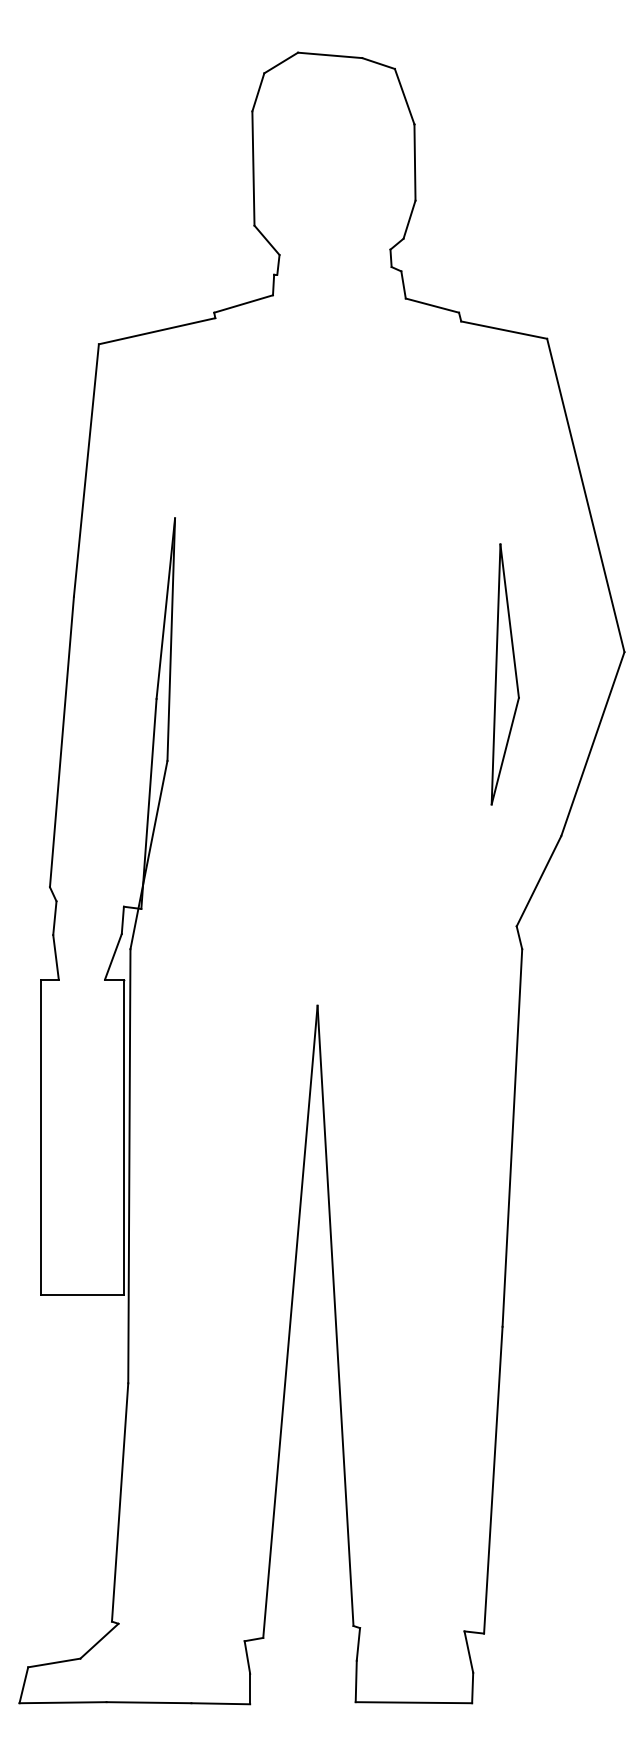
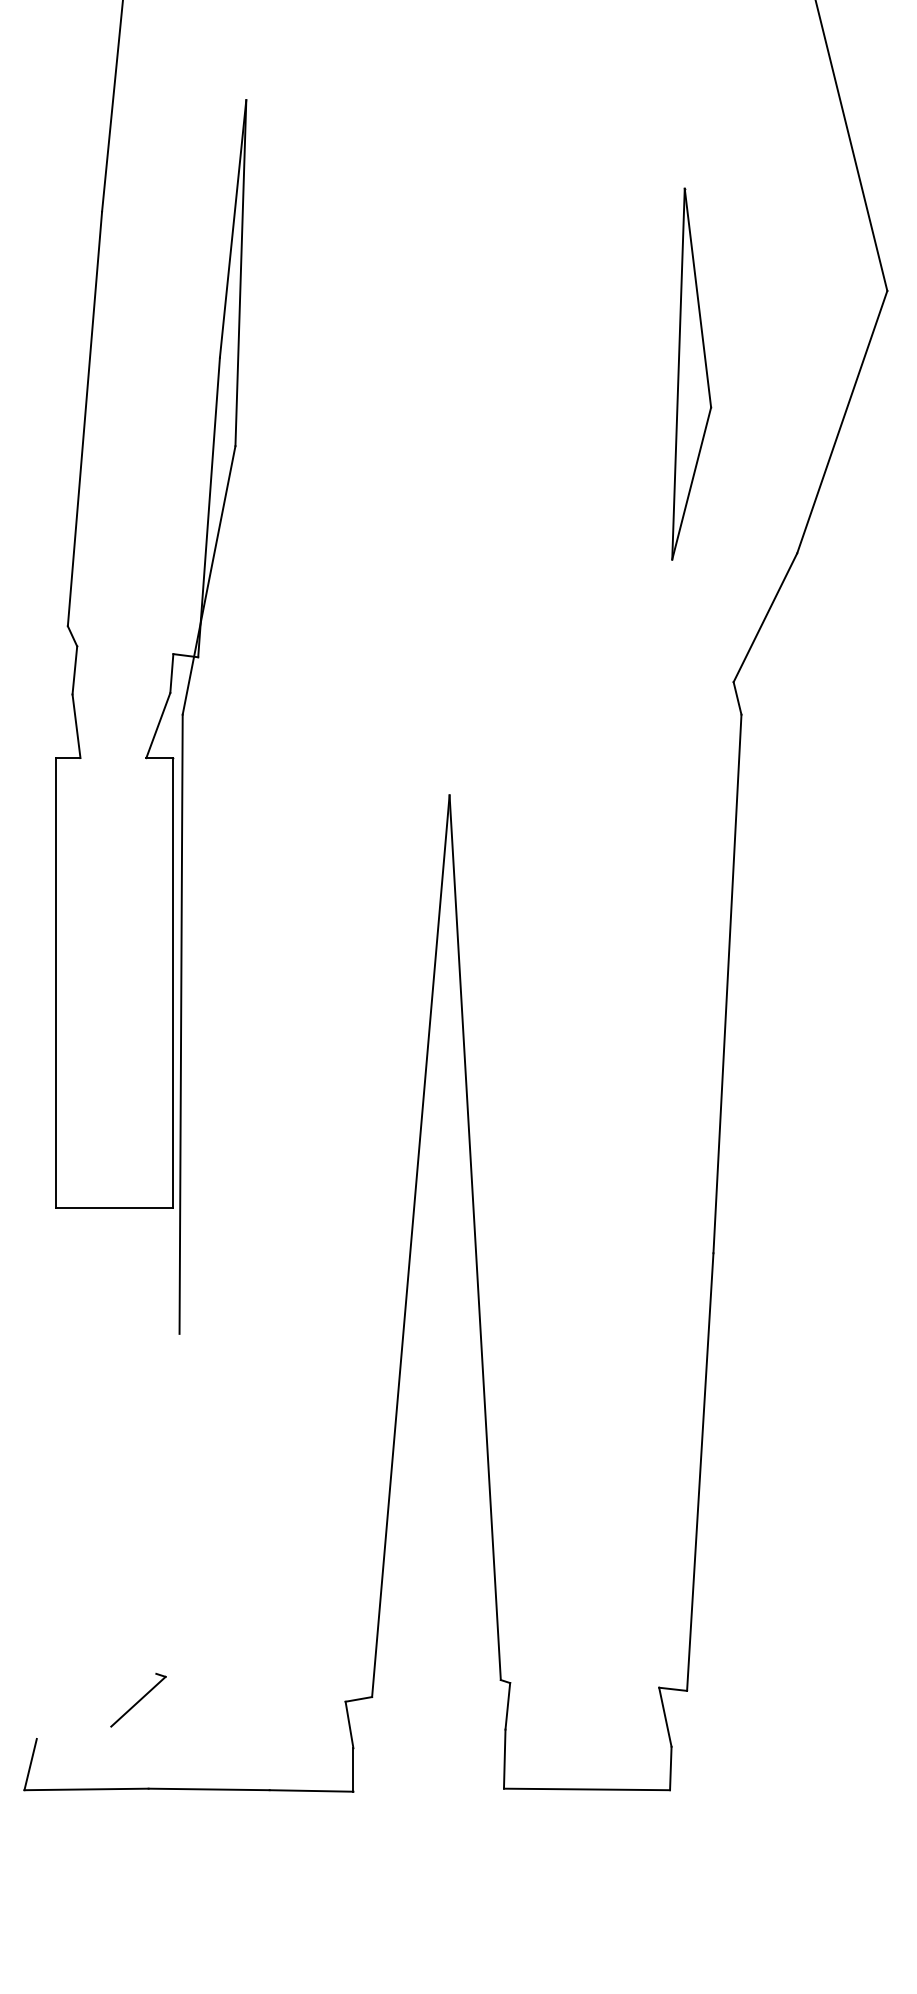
part: (504, 674) -> (690, 374), moved
line: (119, 1502) -> (167, 1503), removed
line: (54, 1662) -> (74, 1732), removed

